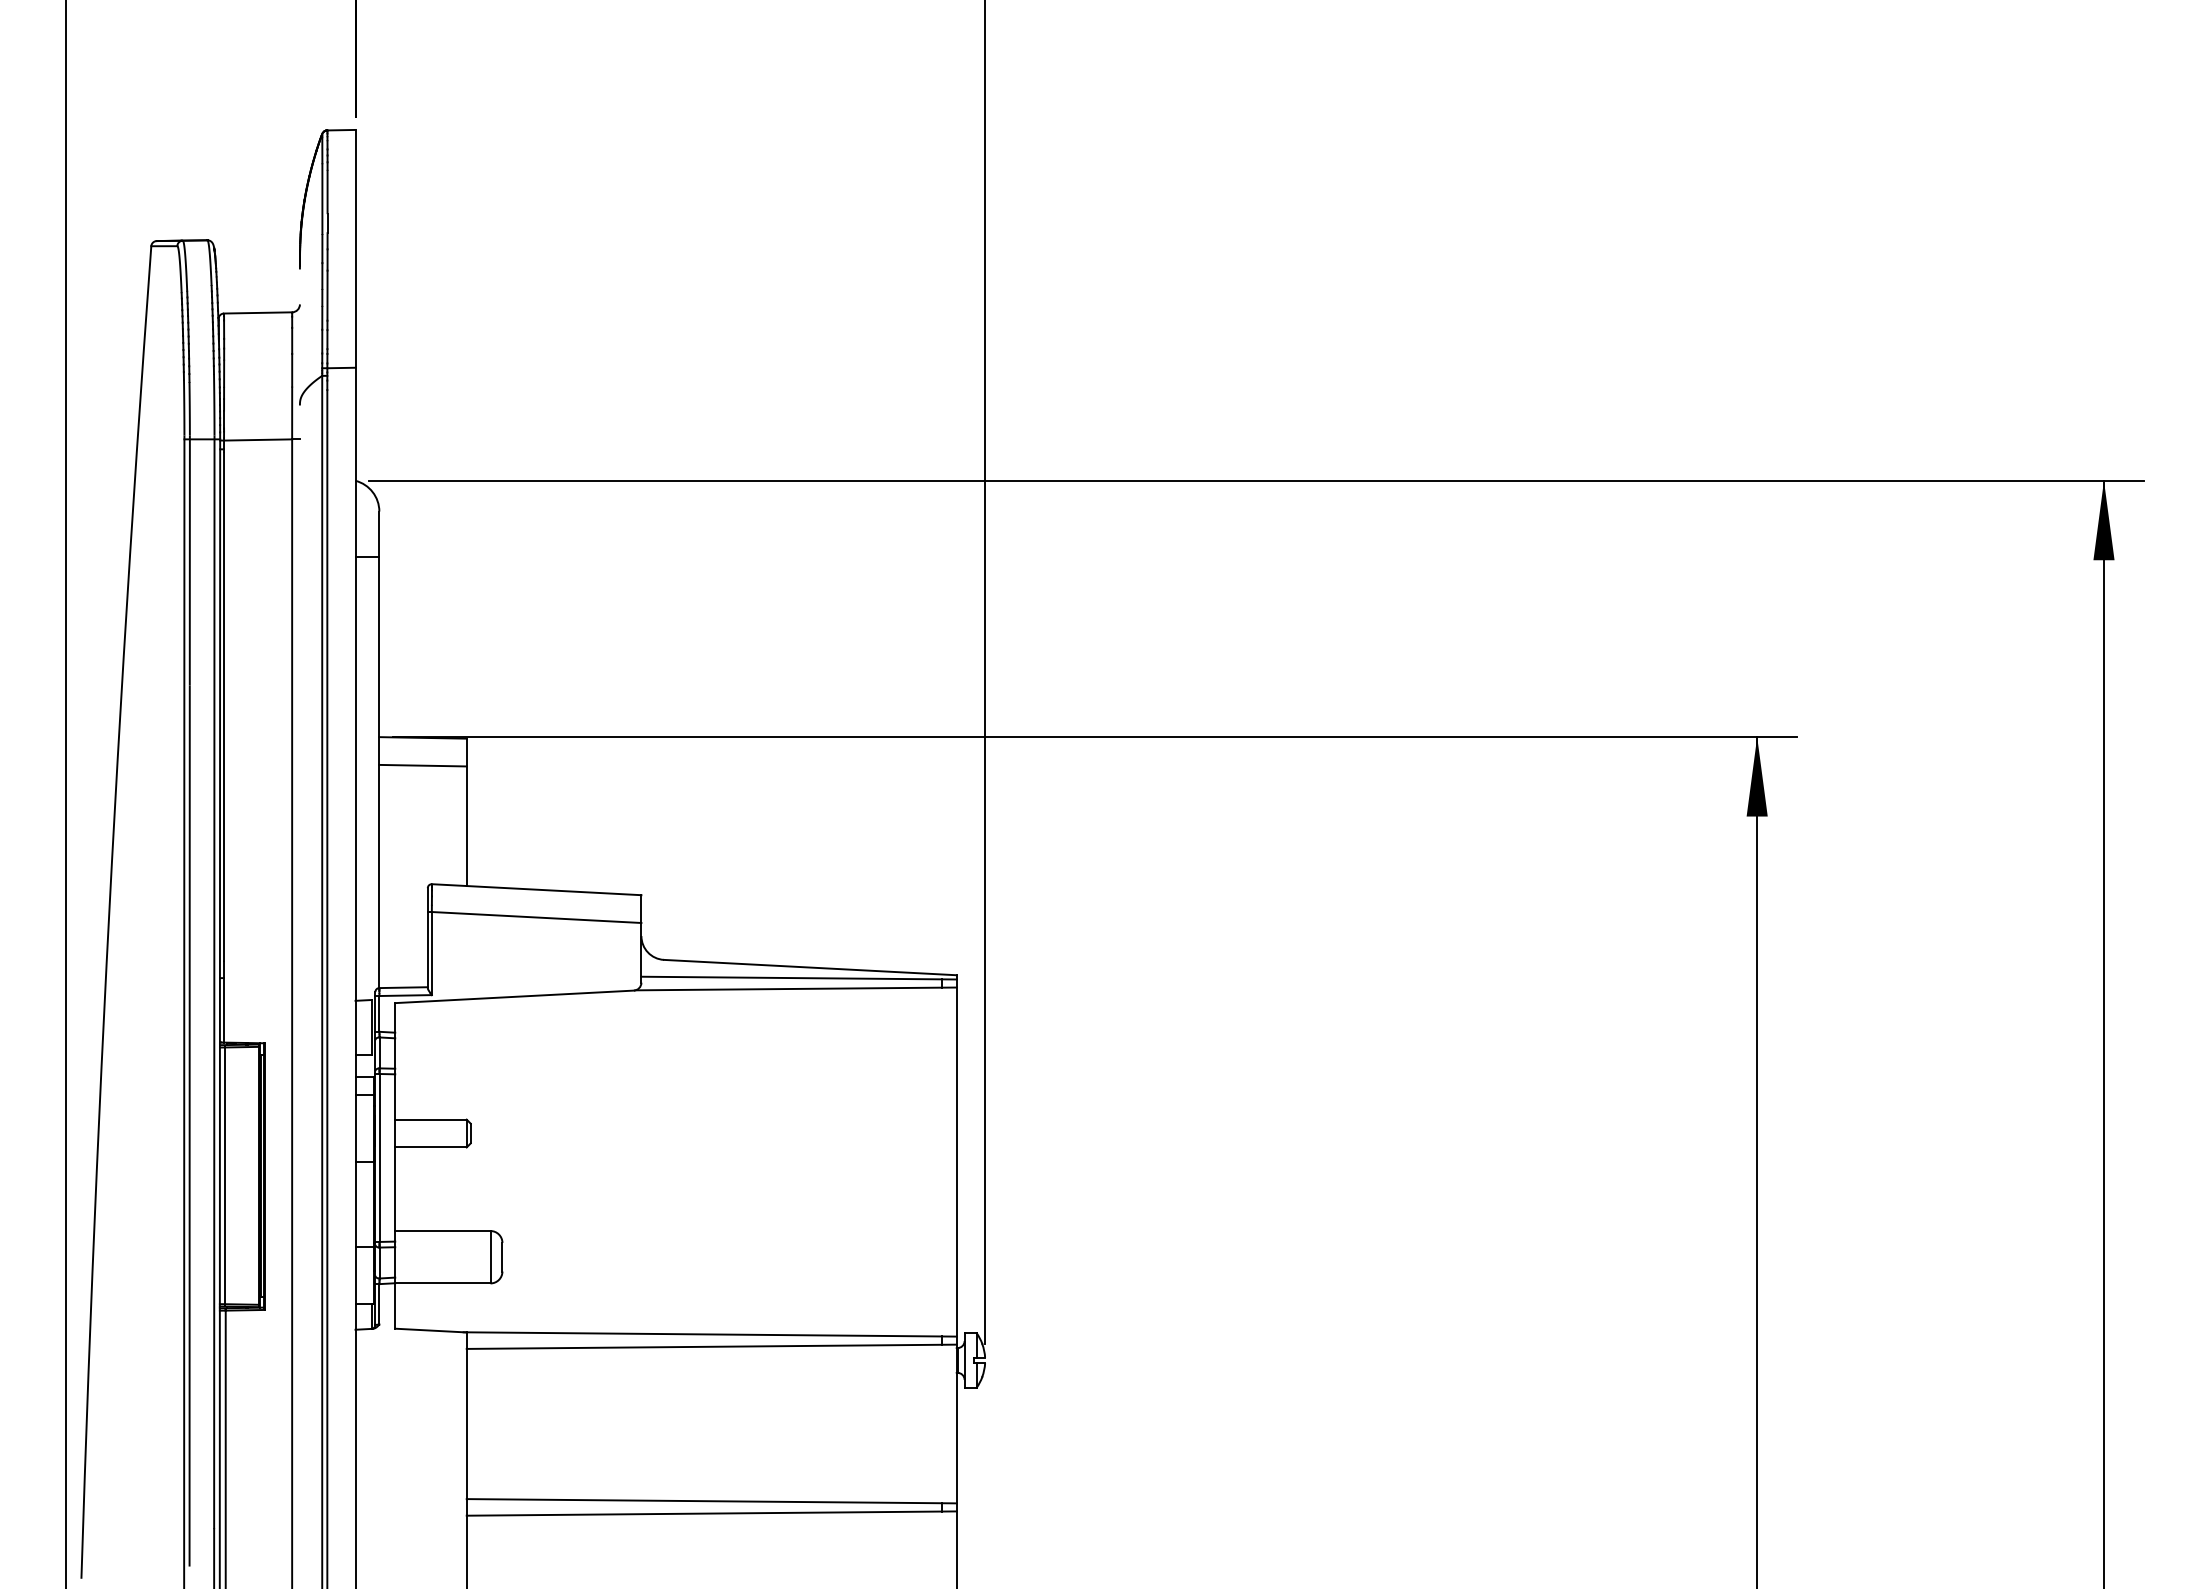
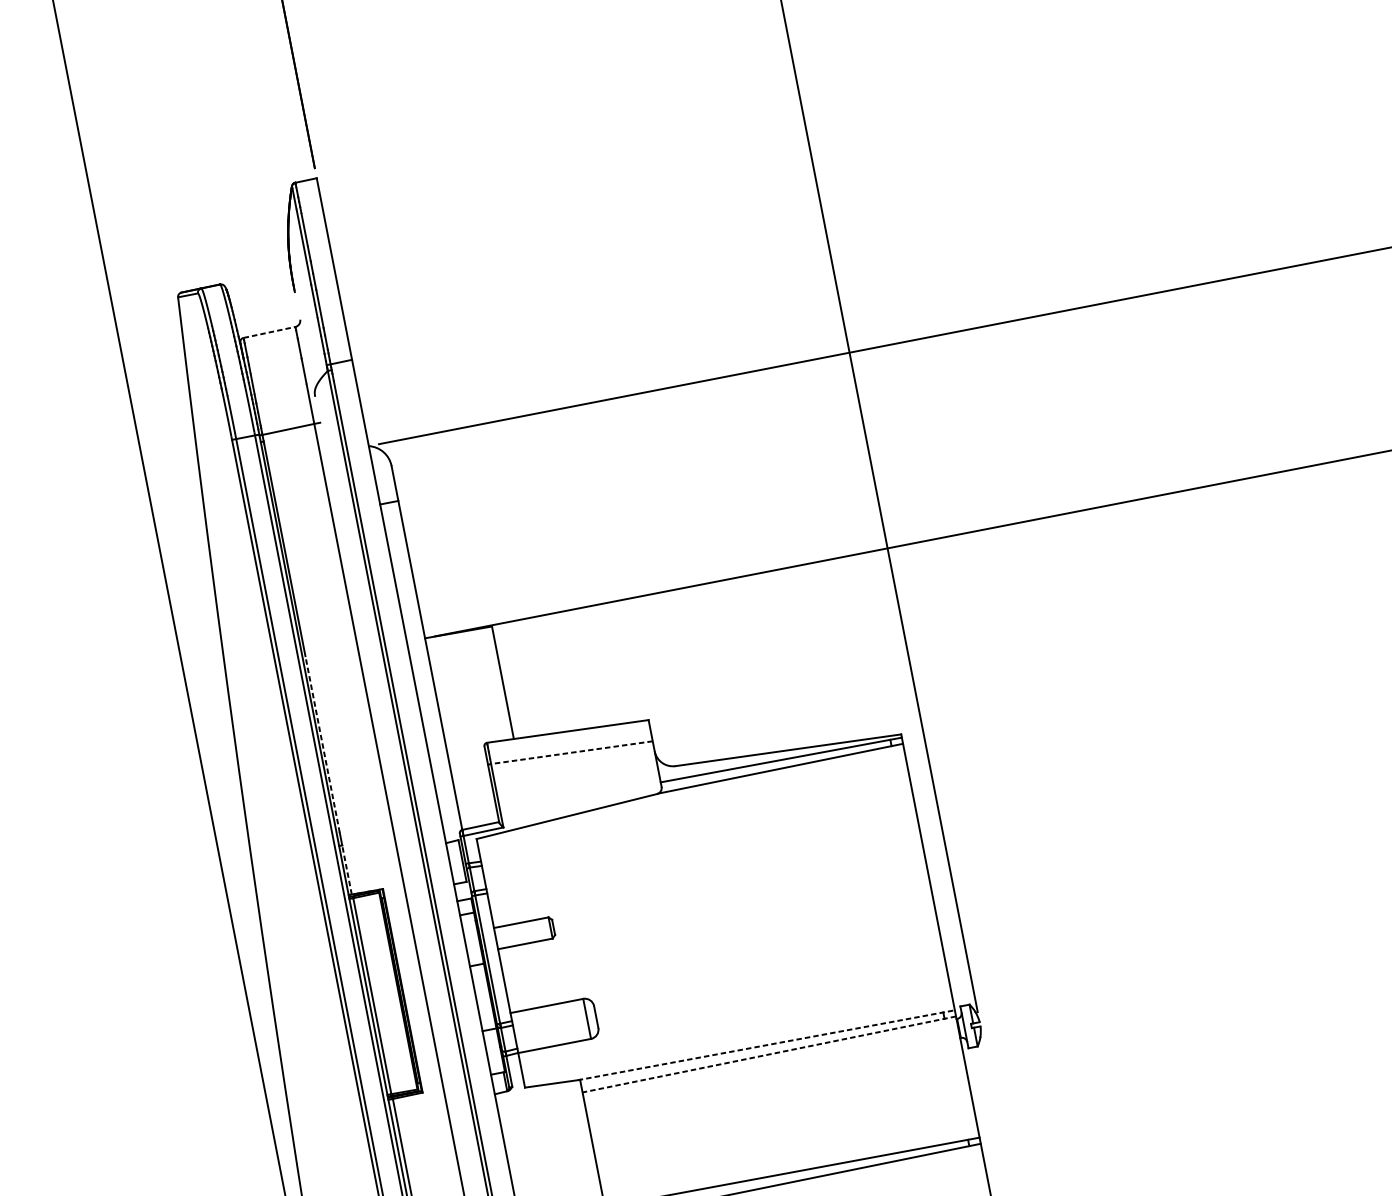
line: (258, 312) -> (269, 332), solid -> dashed
line: (422, 765) -> (462, 653), removed
line: (224, 846) -> (323, 744), solid -> dashed
line: (536, 917) -> (571, 752), solid -> dashed
line: (224, 1009) -> (347, 869), solid -> dashed
line: (710, 1334) -> (766, 1045), solid -> dashed
line: (711, 1346) -> (769, 1054), solid -> dashed

